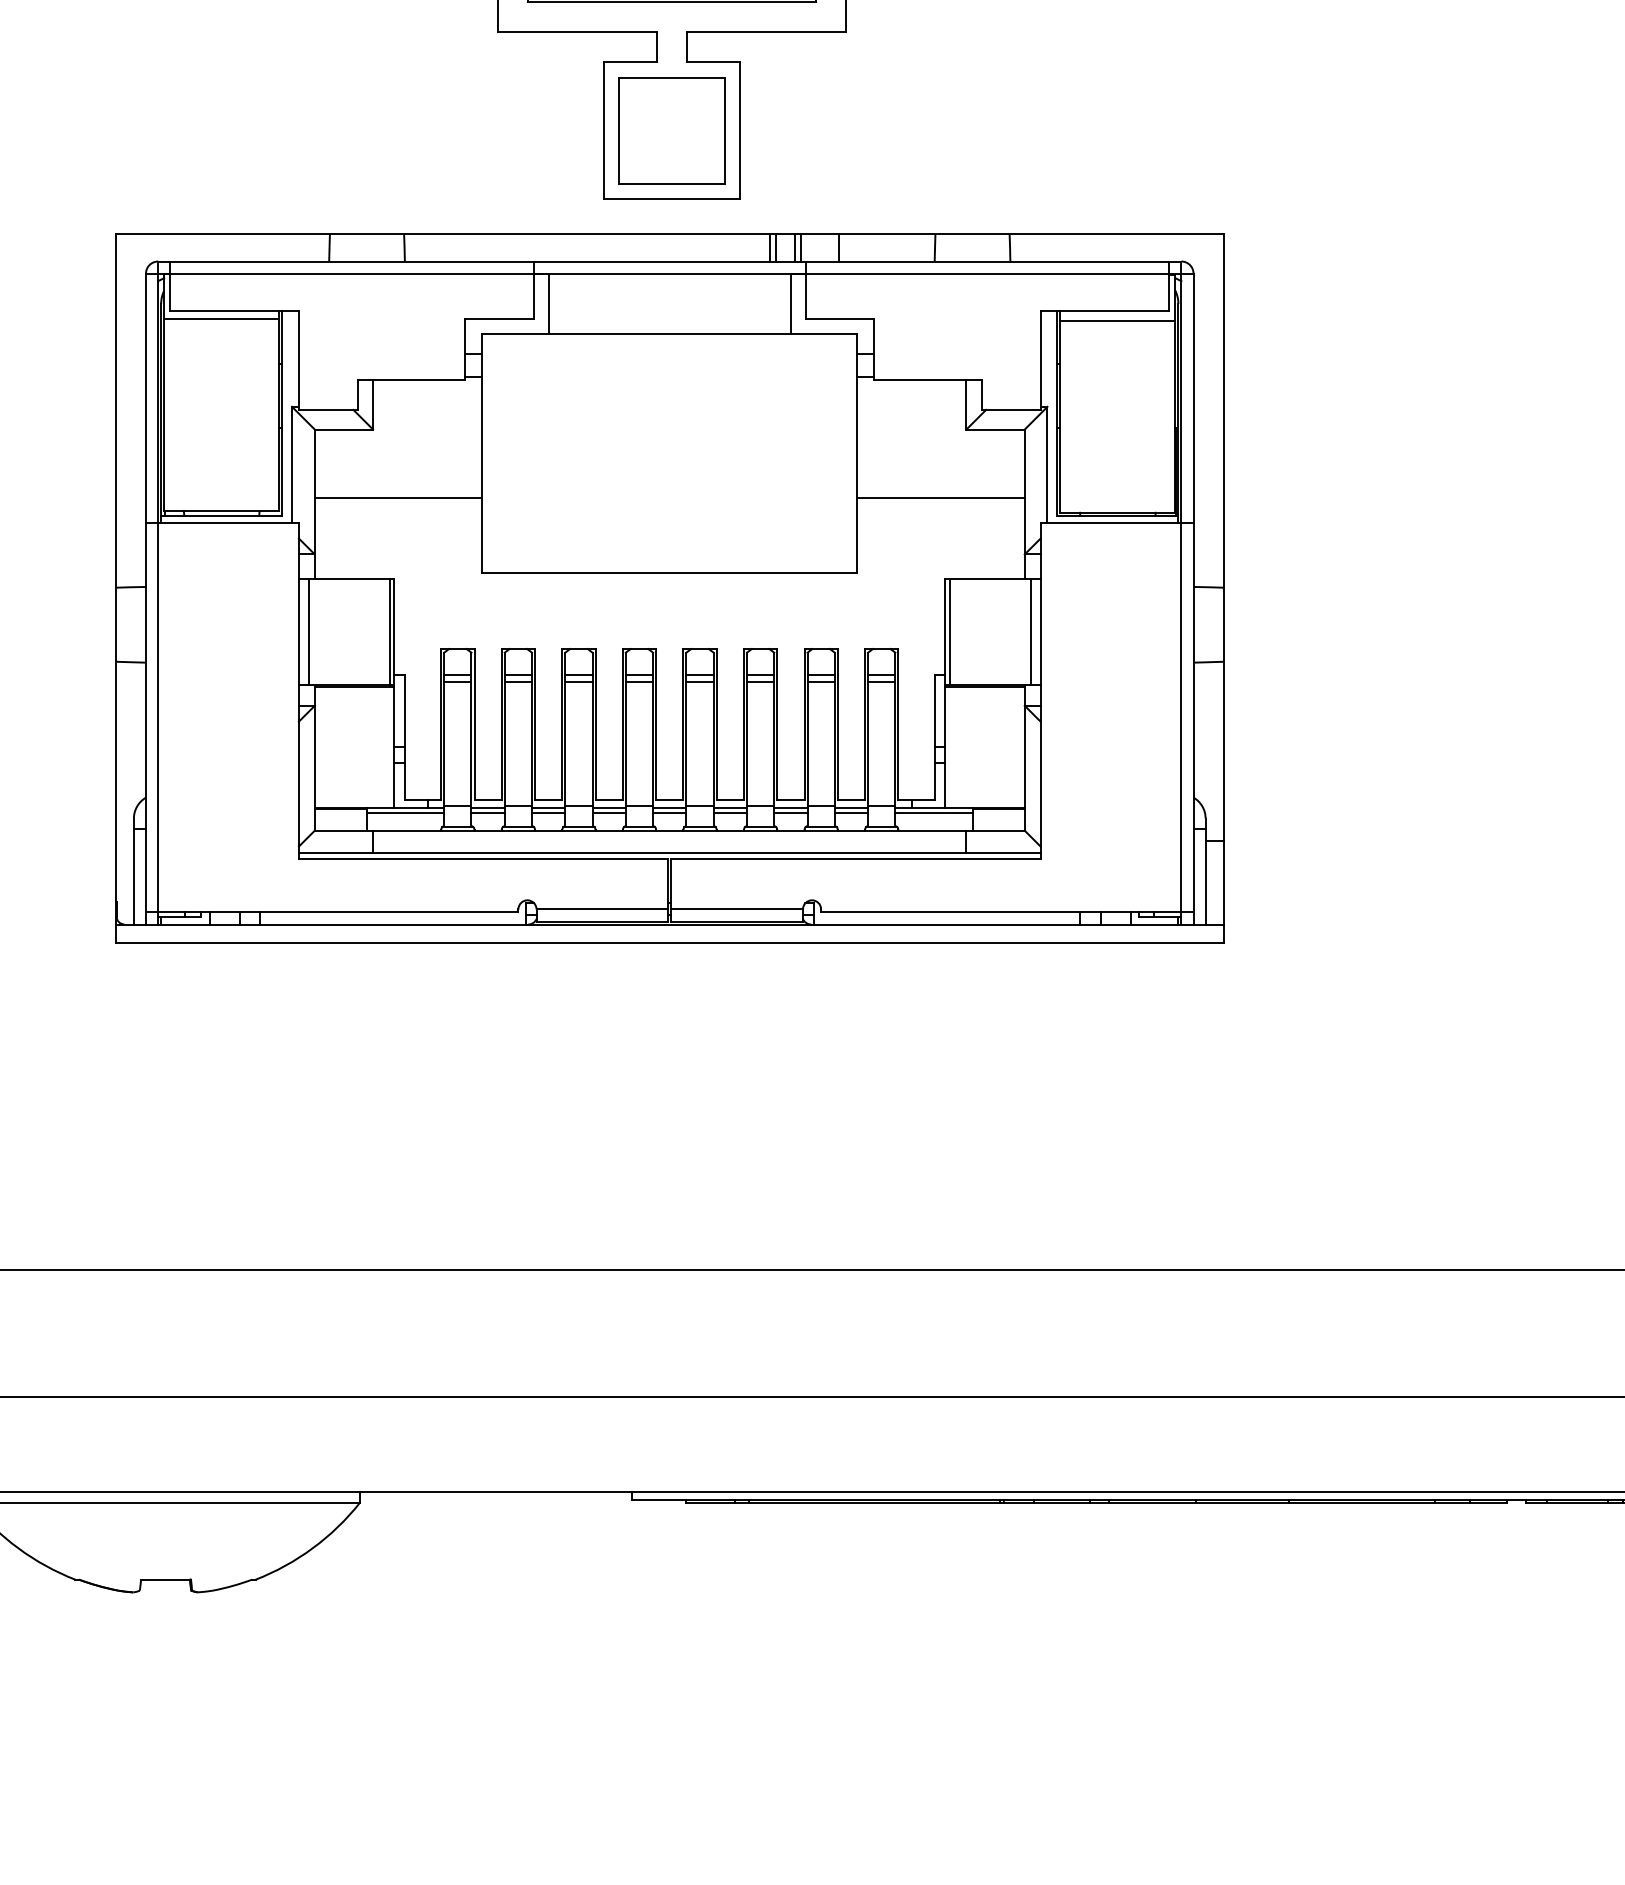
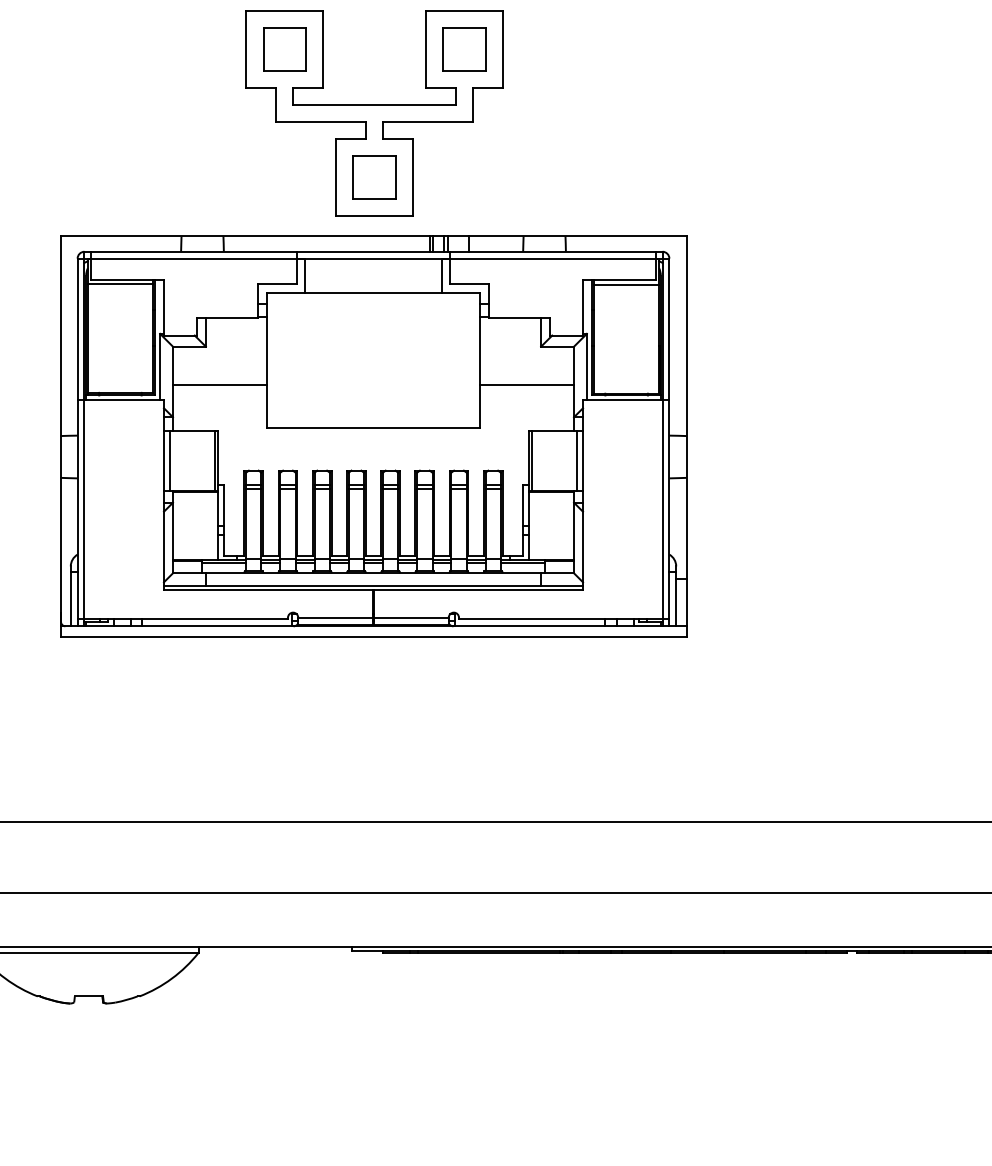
part: (671, 130) -> (374, 177), size x0.71

